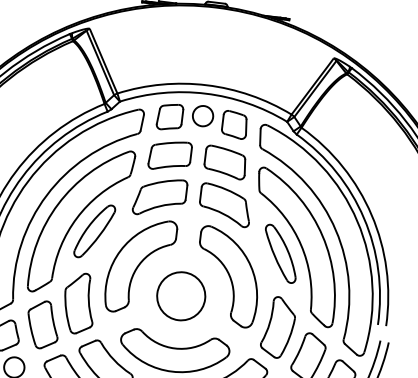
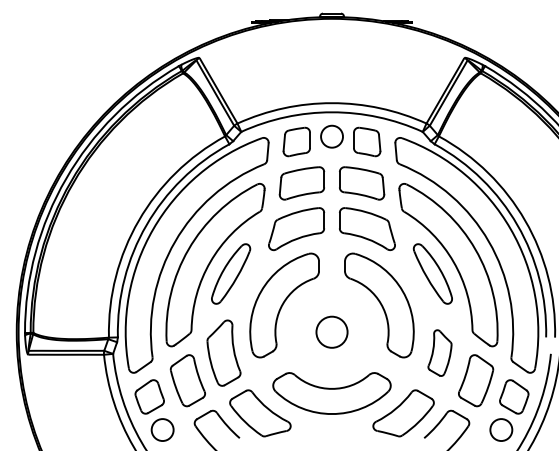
circle: (180, 296) -> (331, 332), size x0.6
part: (278, 326) -> (439, 352), size x0.7

